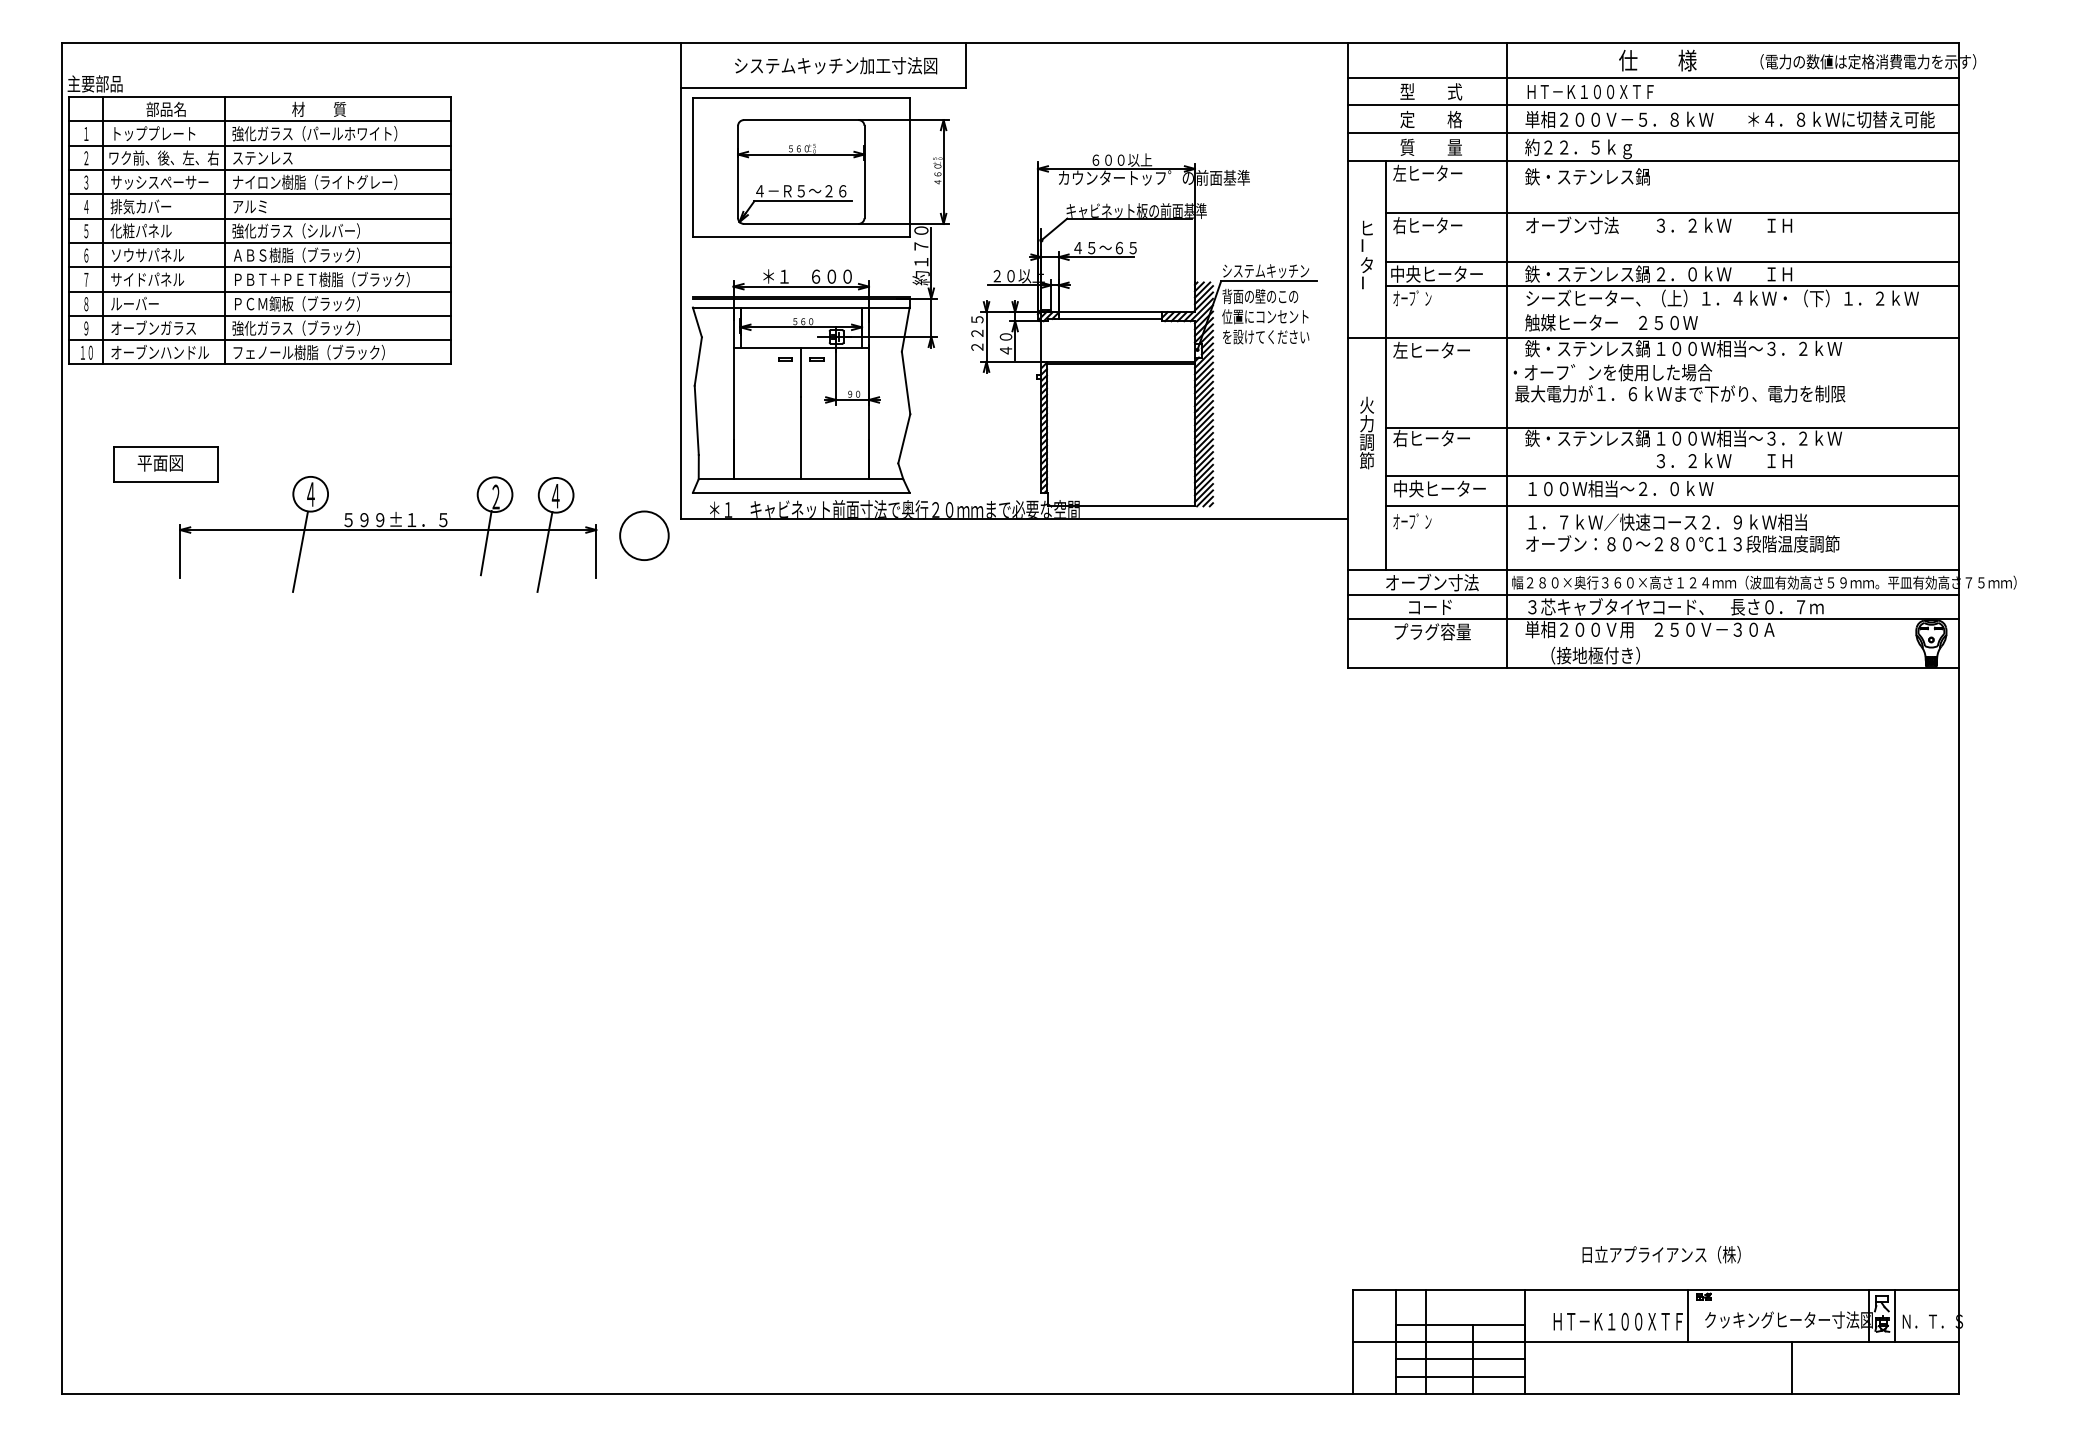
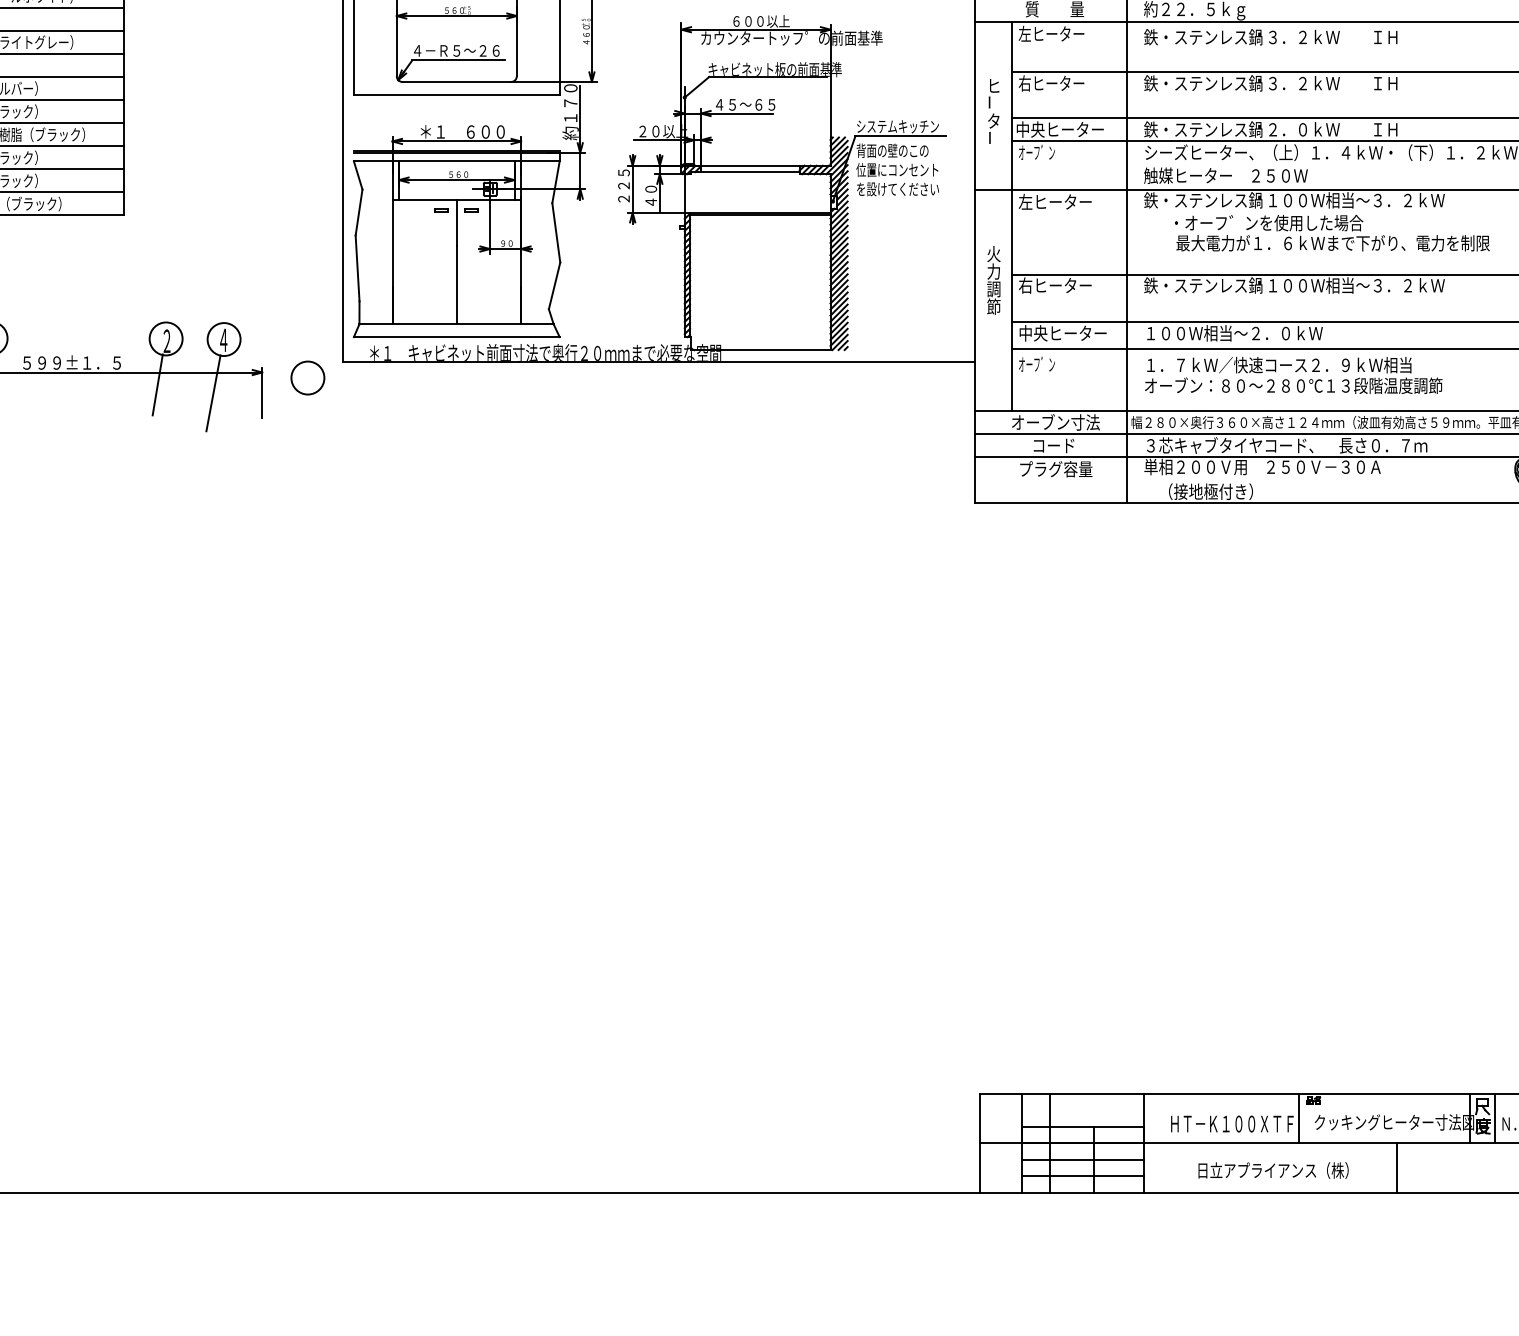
text: (1587, 225) -> (1203, 83), オーブン寸法 -> 鉄・ステンレス鍋
text: (1679, 383) -> (1332, 233), moved
text: (1724, 460) -> (1333, 36), moved
circle: (644, 535) -> (307, 377), size x0.71
text: (1661, 1254) -> (1273, 1170), moved

